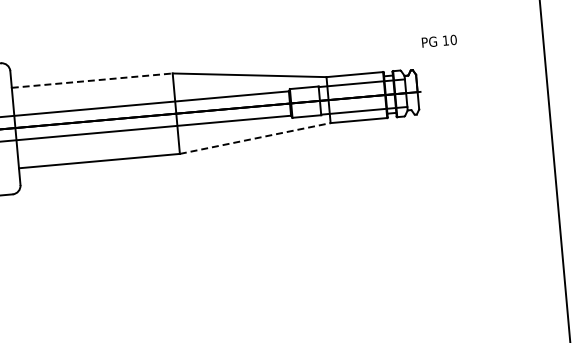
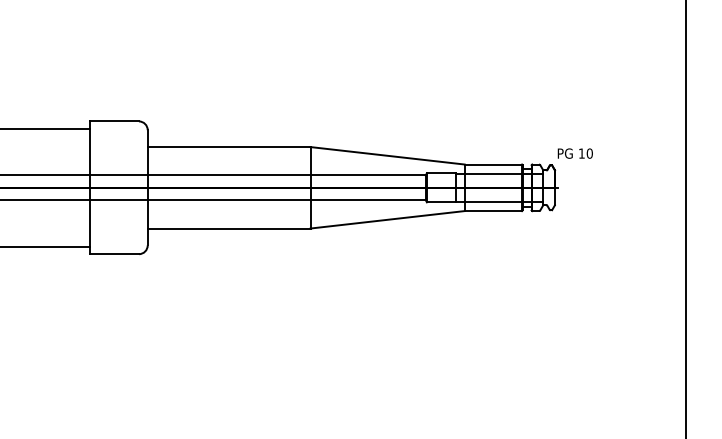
text: (438, 41) -> (574, 153), moved
line: (92, 81) -> (229, 147), dashed -> solid
line: (255, 138) -> (387, 219), dashed -> solid

